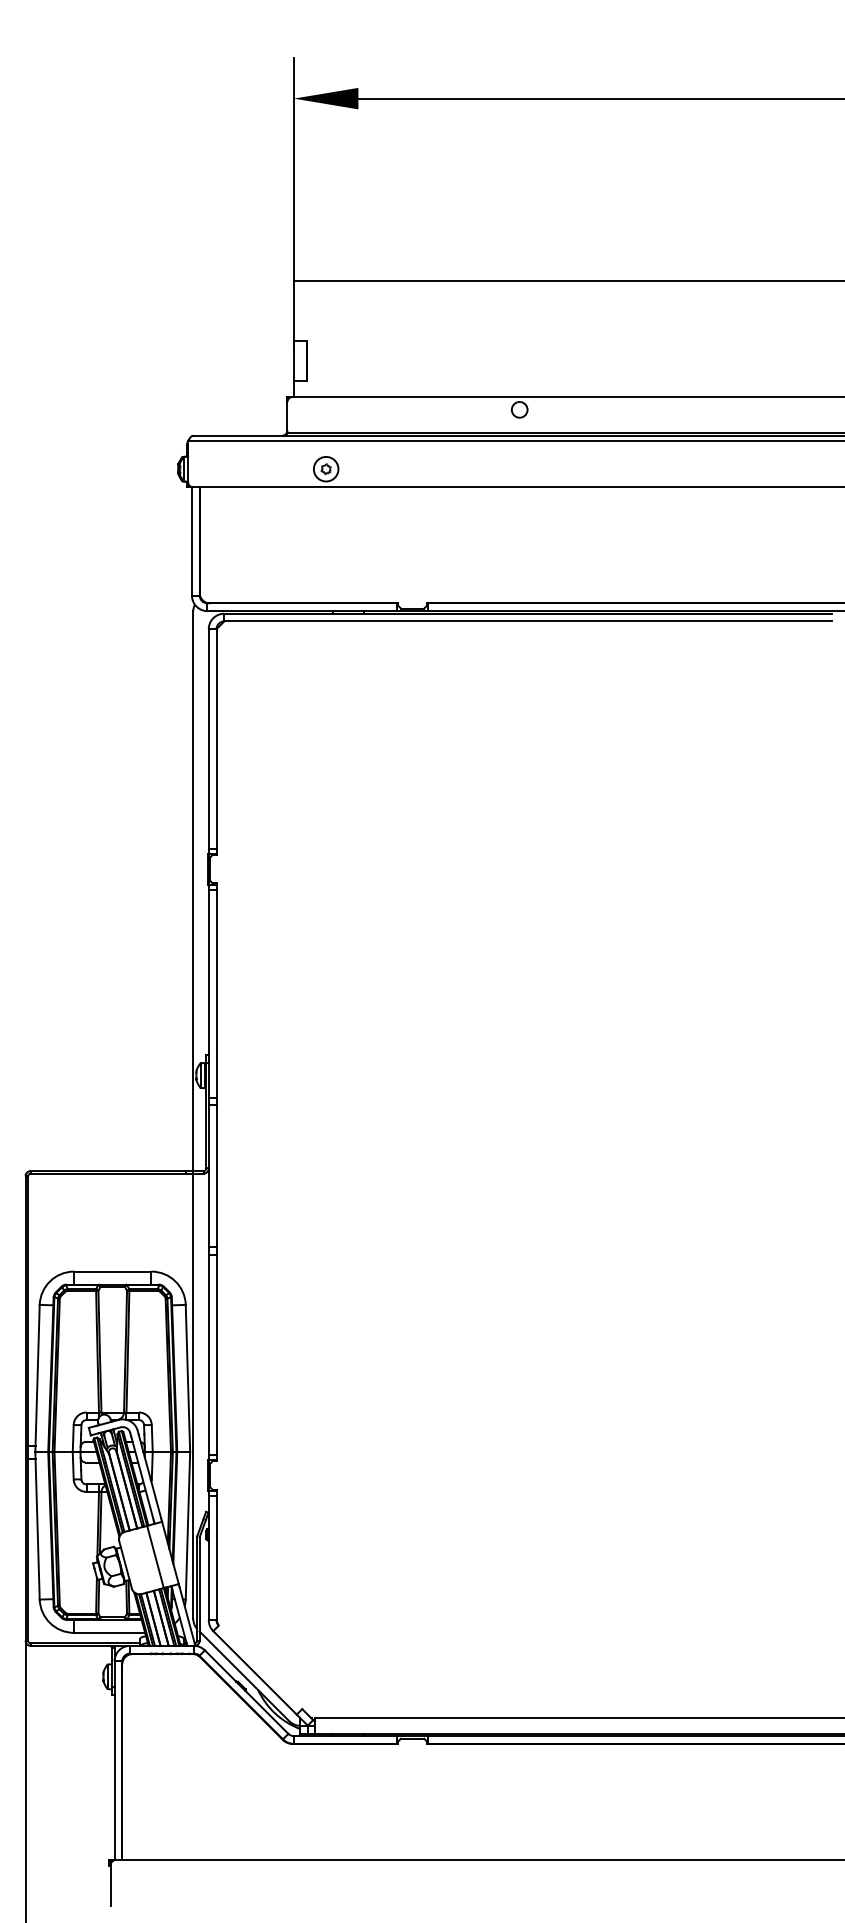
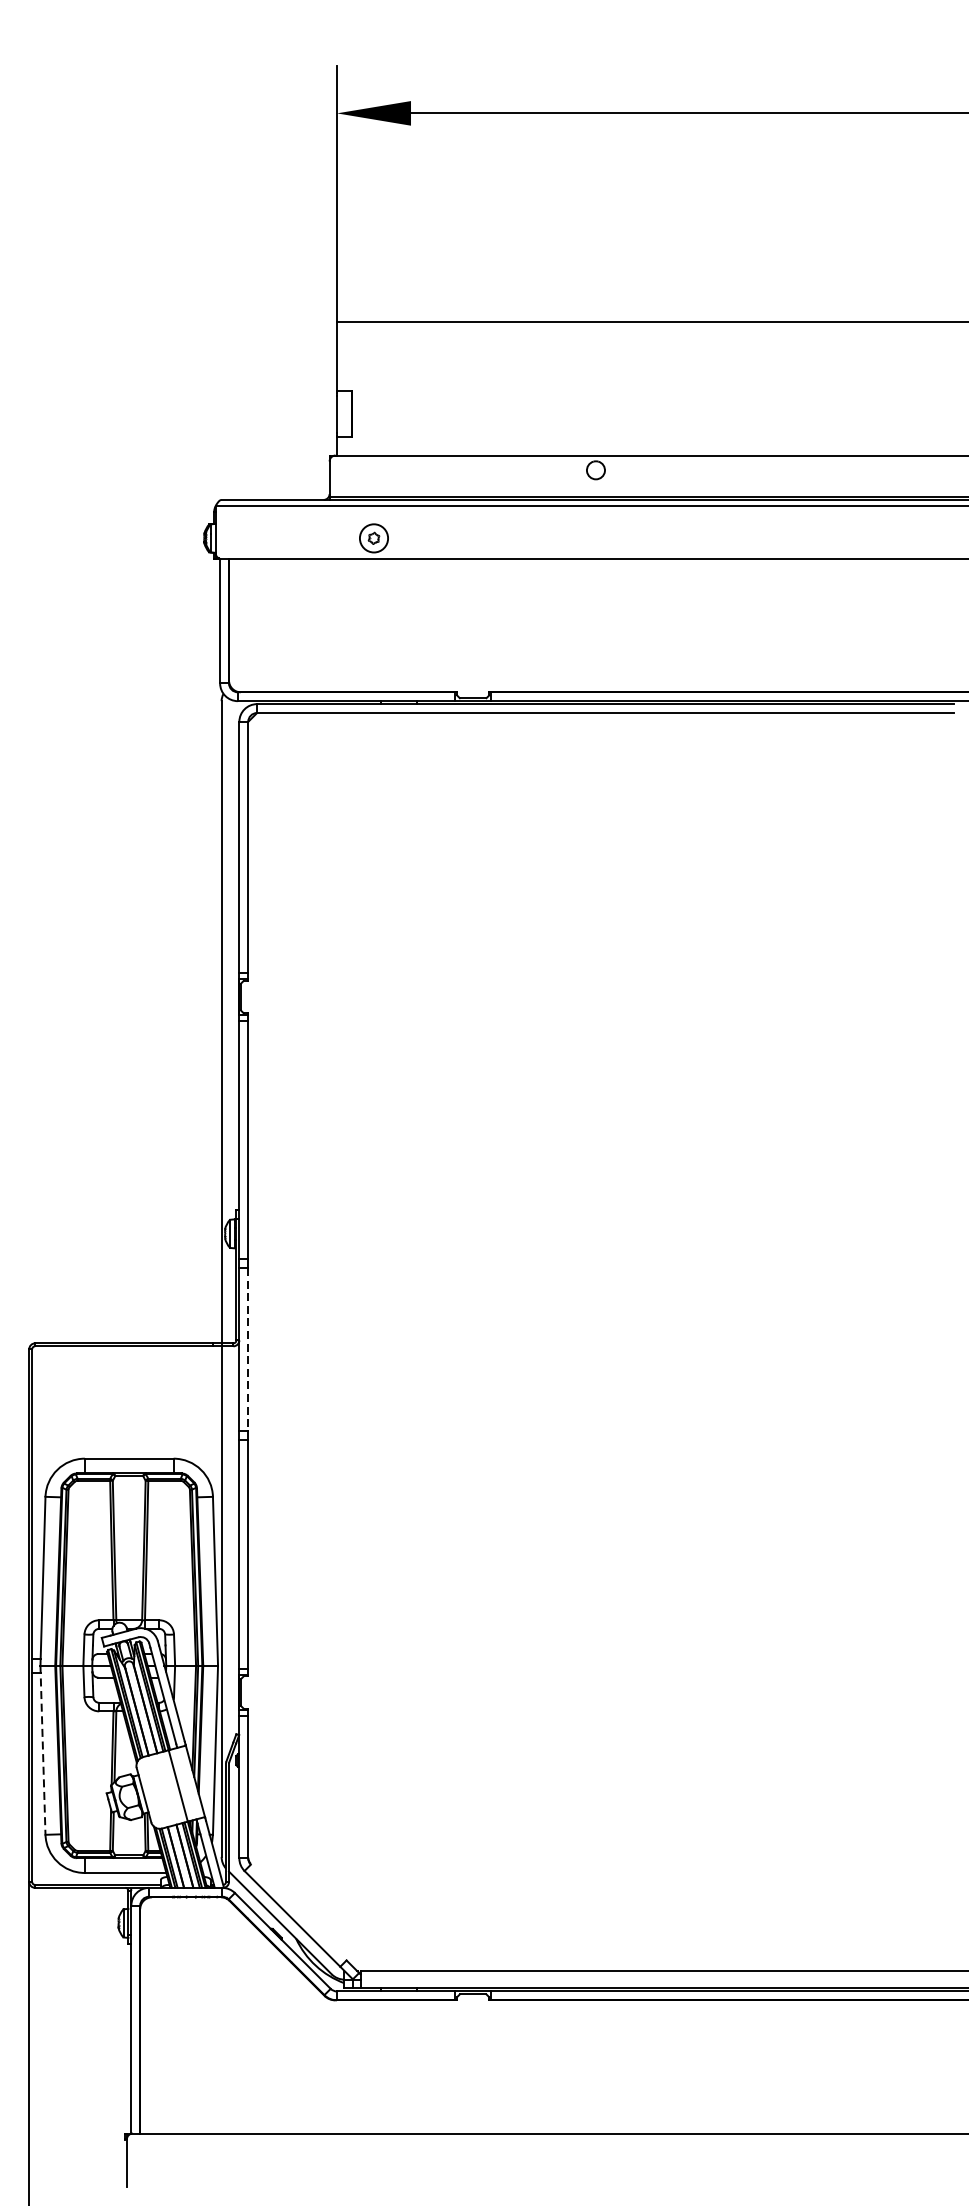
line: (216, 1176) -> (248, 1349), solid -> dashed
line: (37, 1525) -> (42, 1749), solid -> dashed

